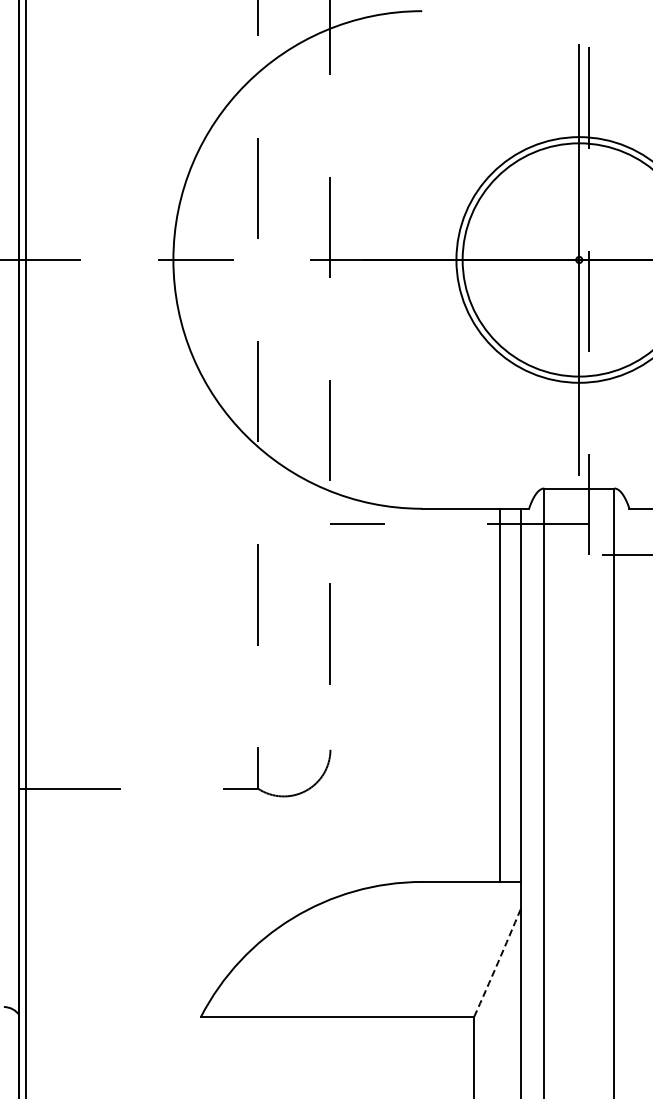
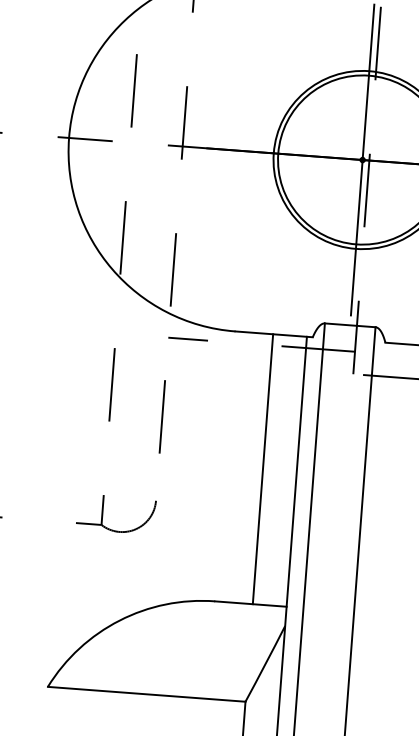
line: (500, 694) -> (263, 468), moved
arc: (497, 962) -> (265, 663), dashed -> solid

